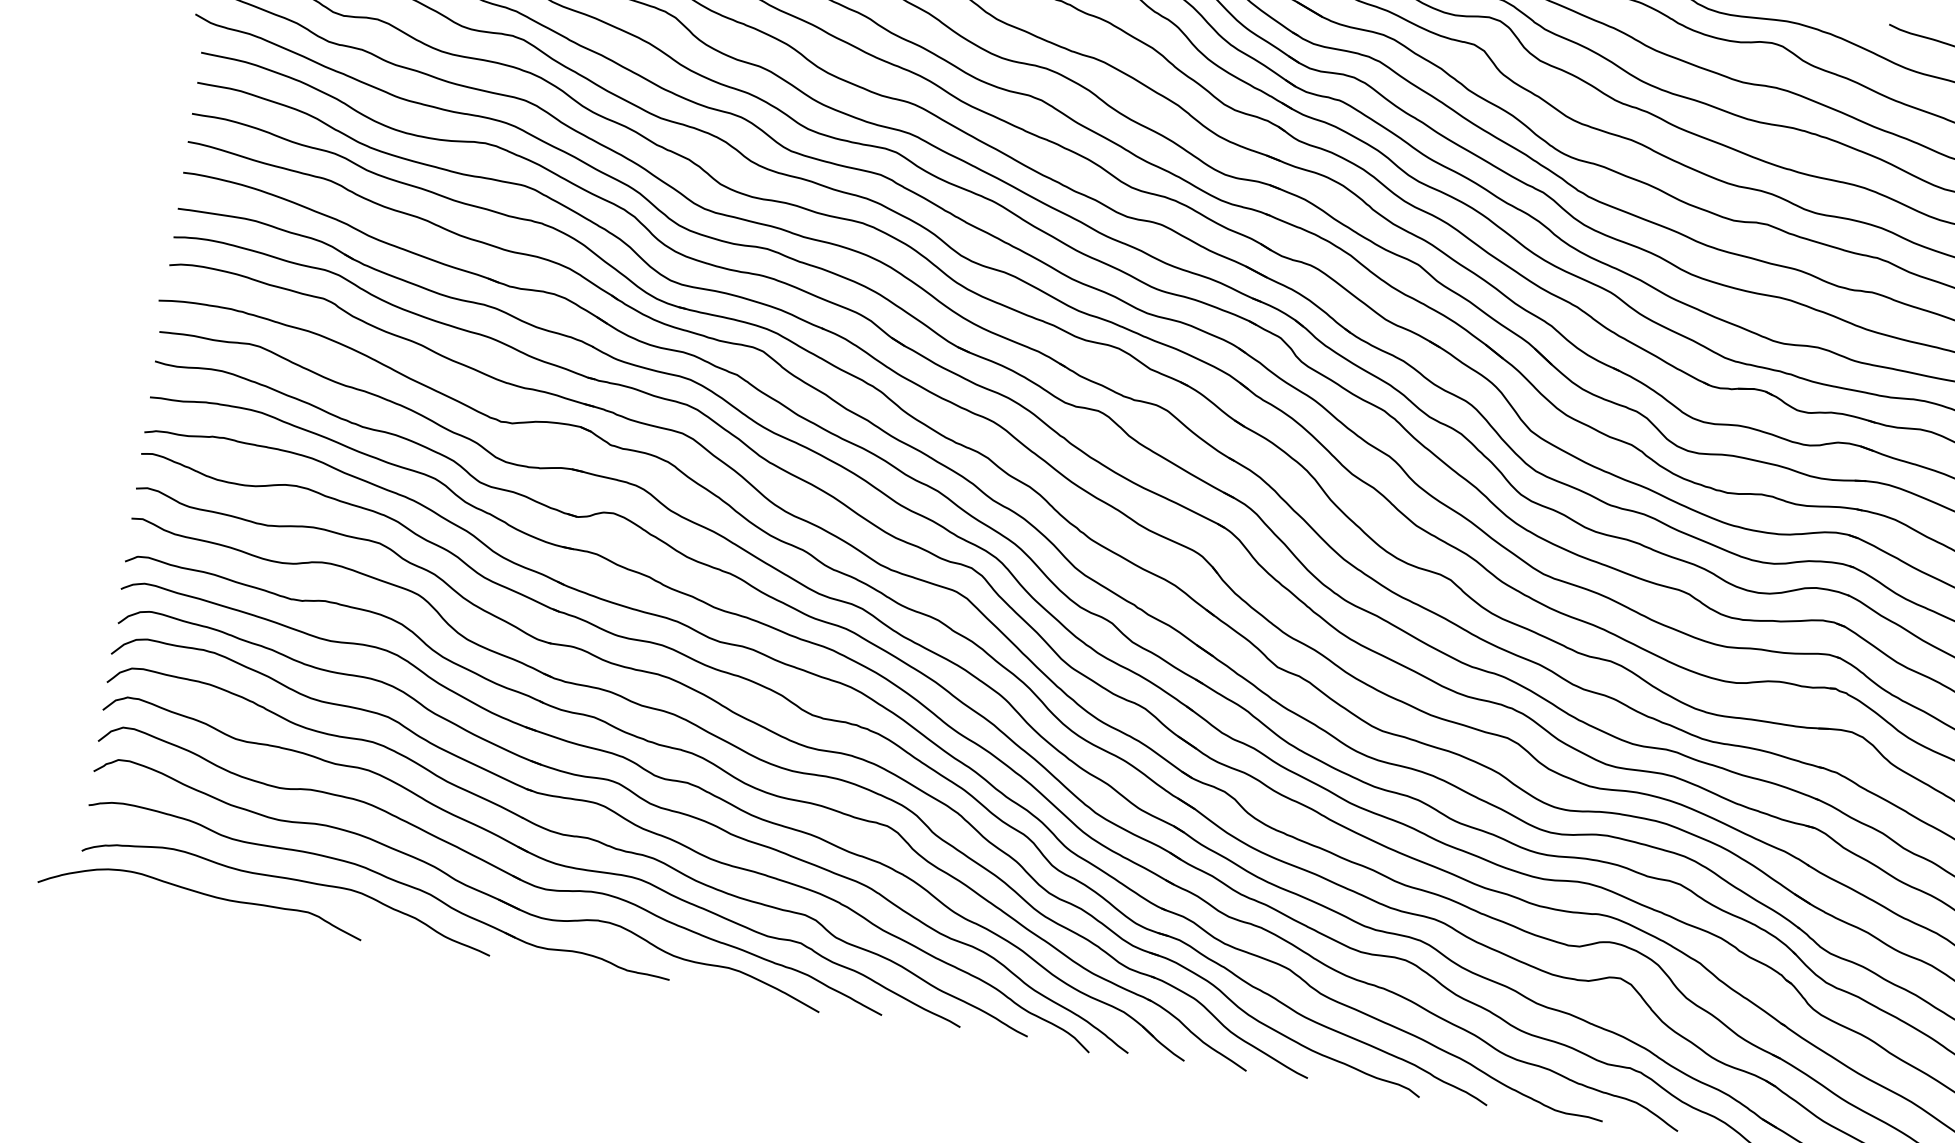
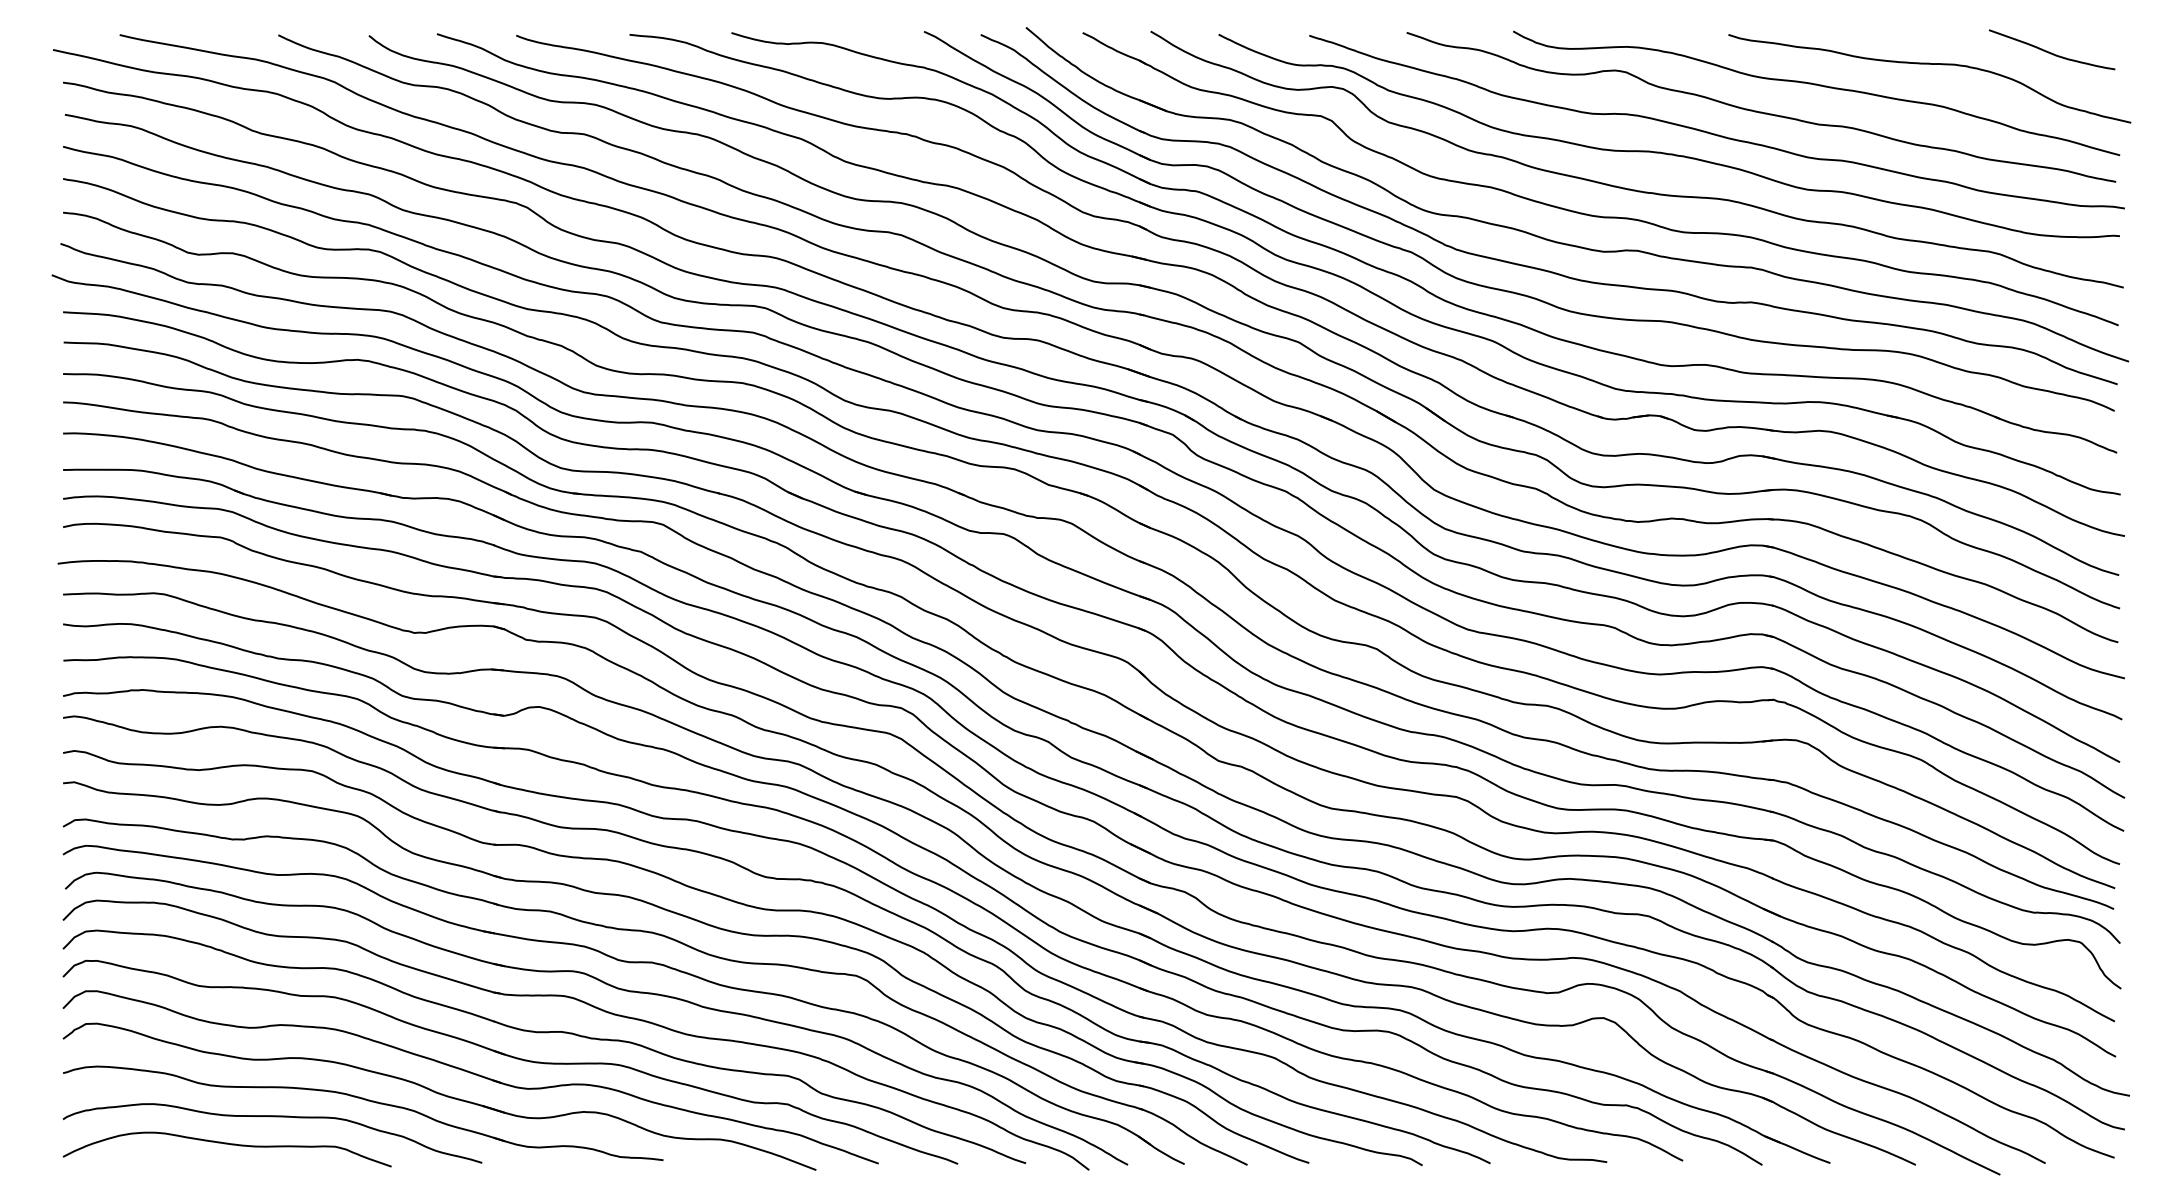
curve: (201, 894) -> (226, 1144), moved

